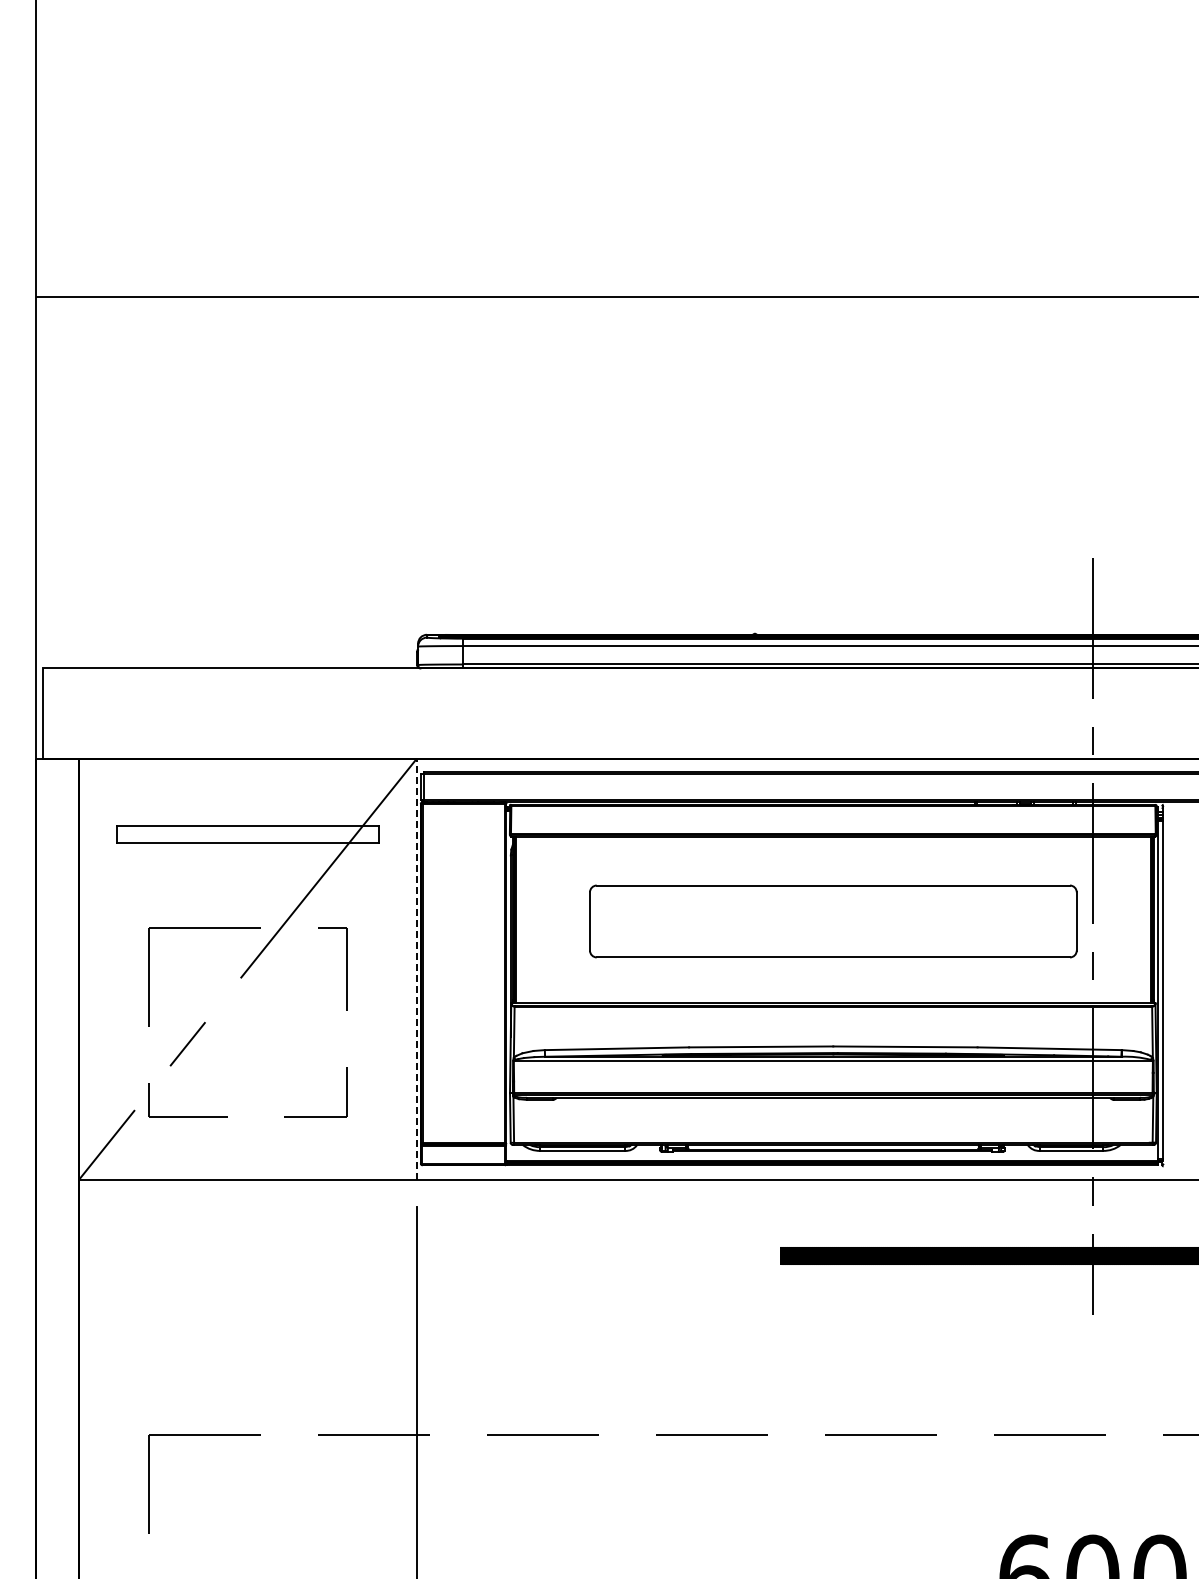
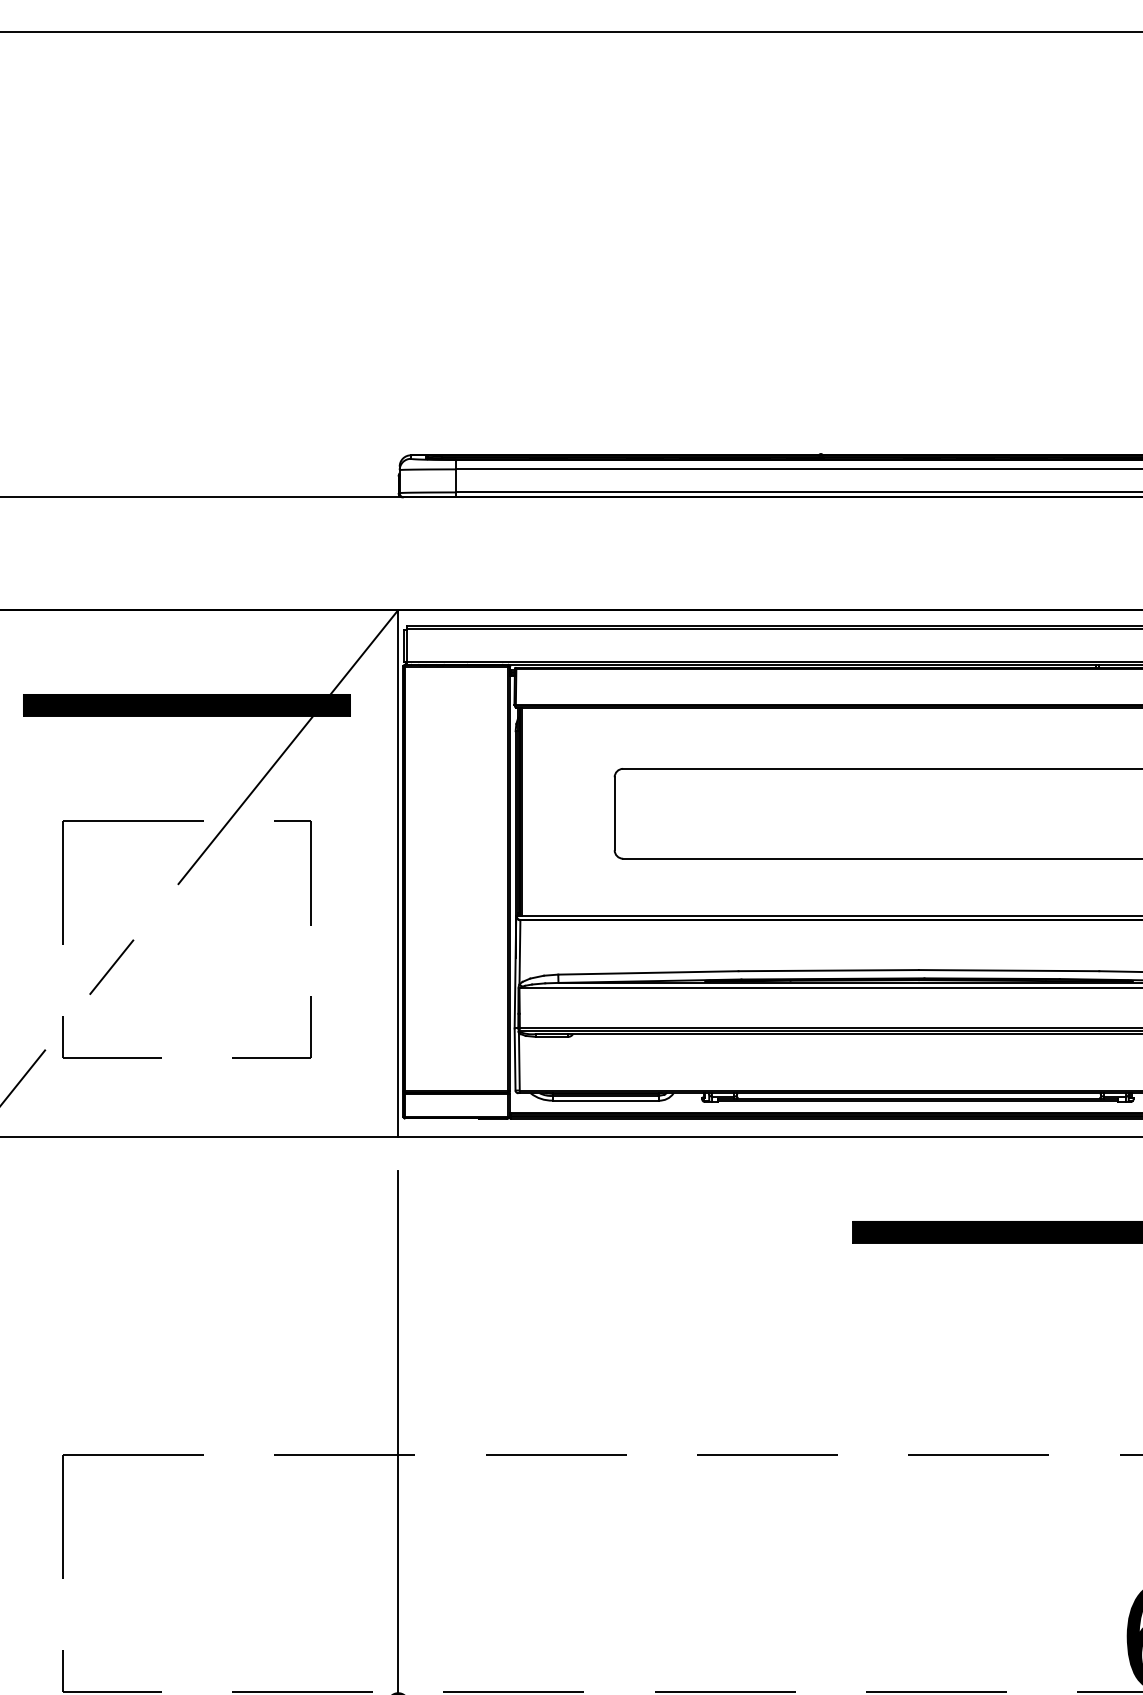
hatch: (247, 834) -> (186, 705), added
line: (416, 969) -> (397, 873), dashed -> solid

